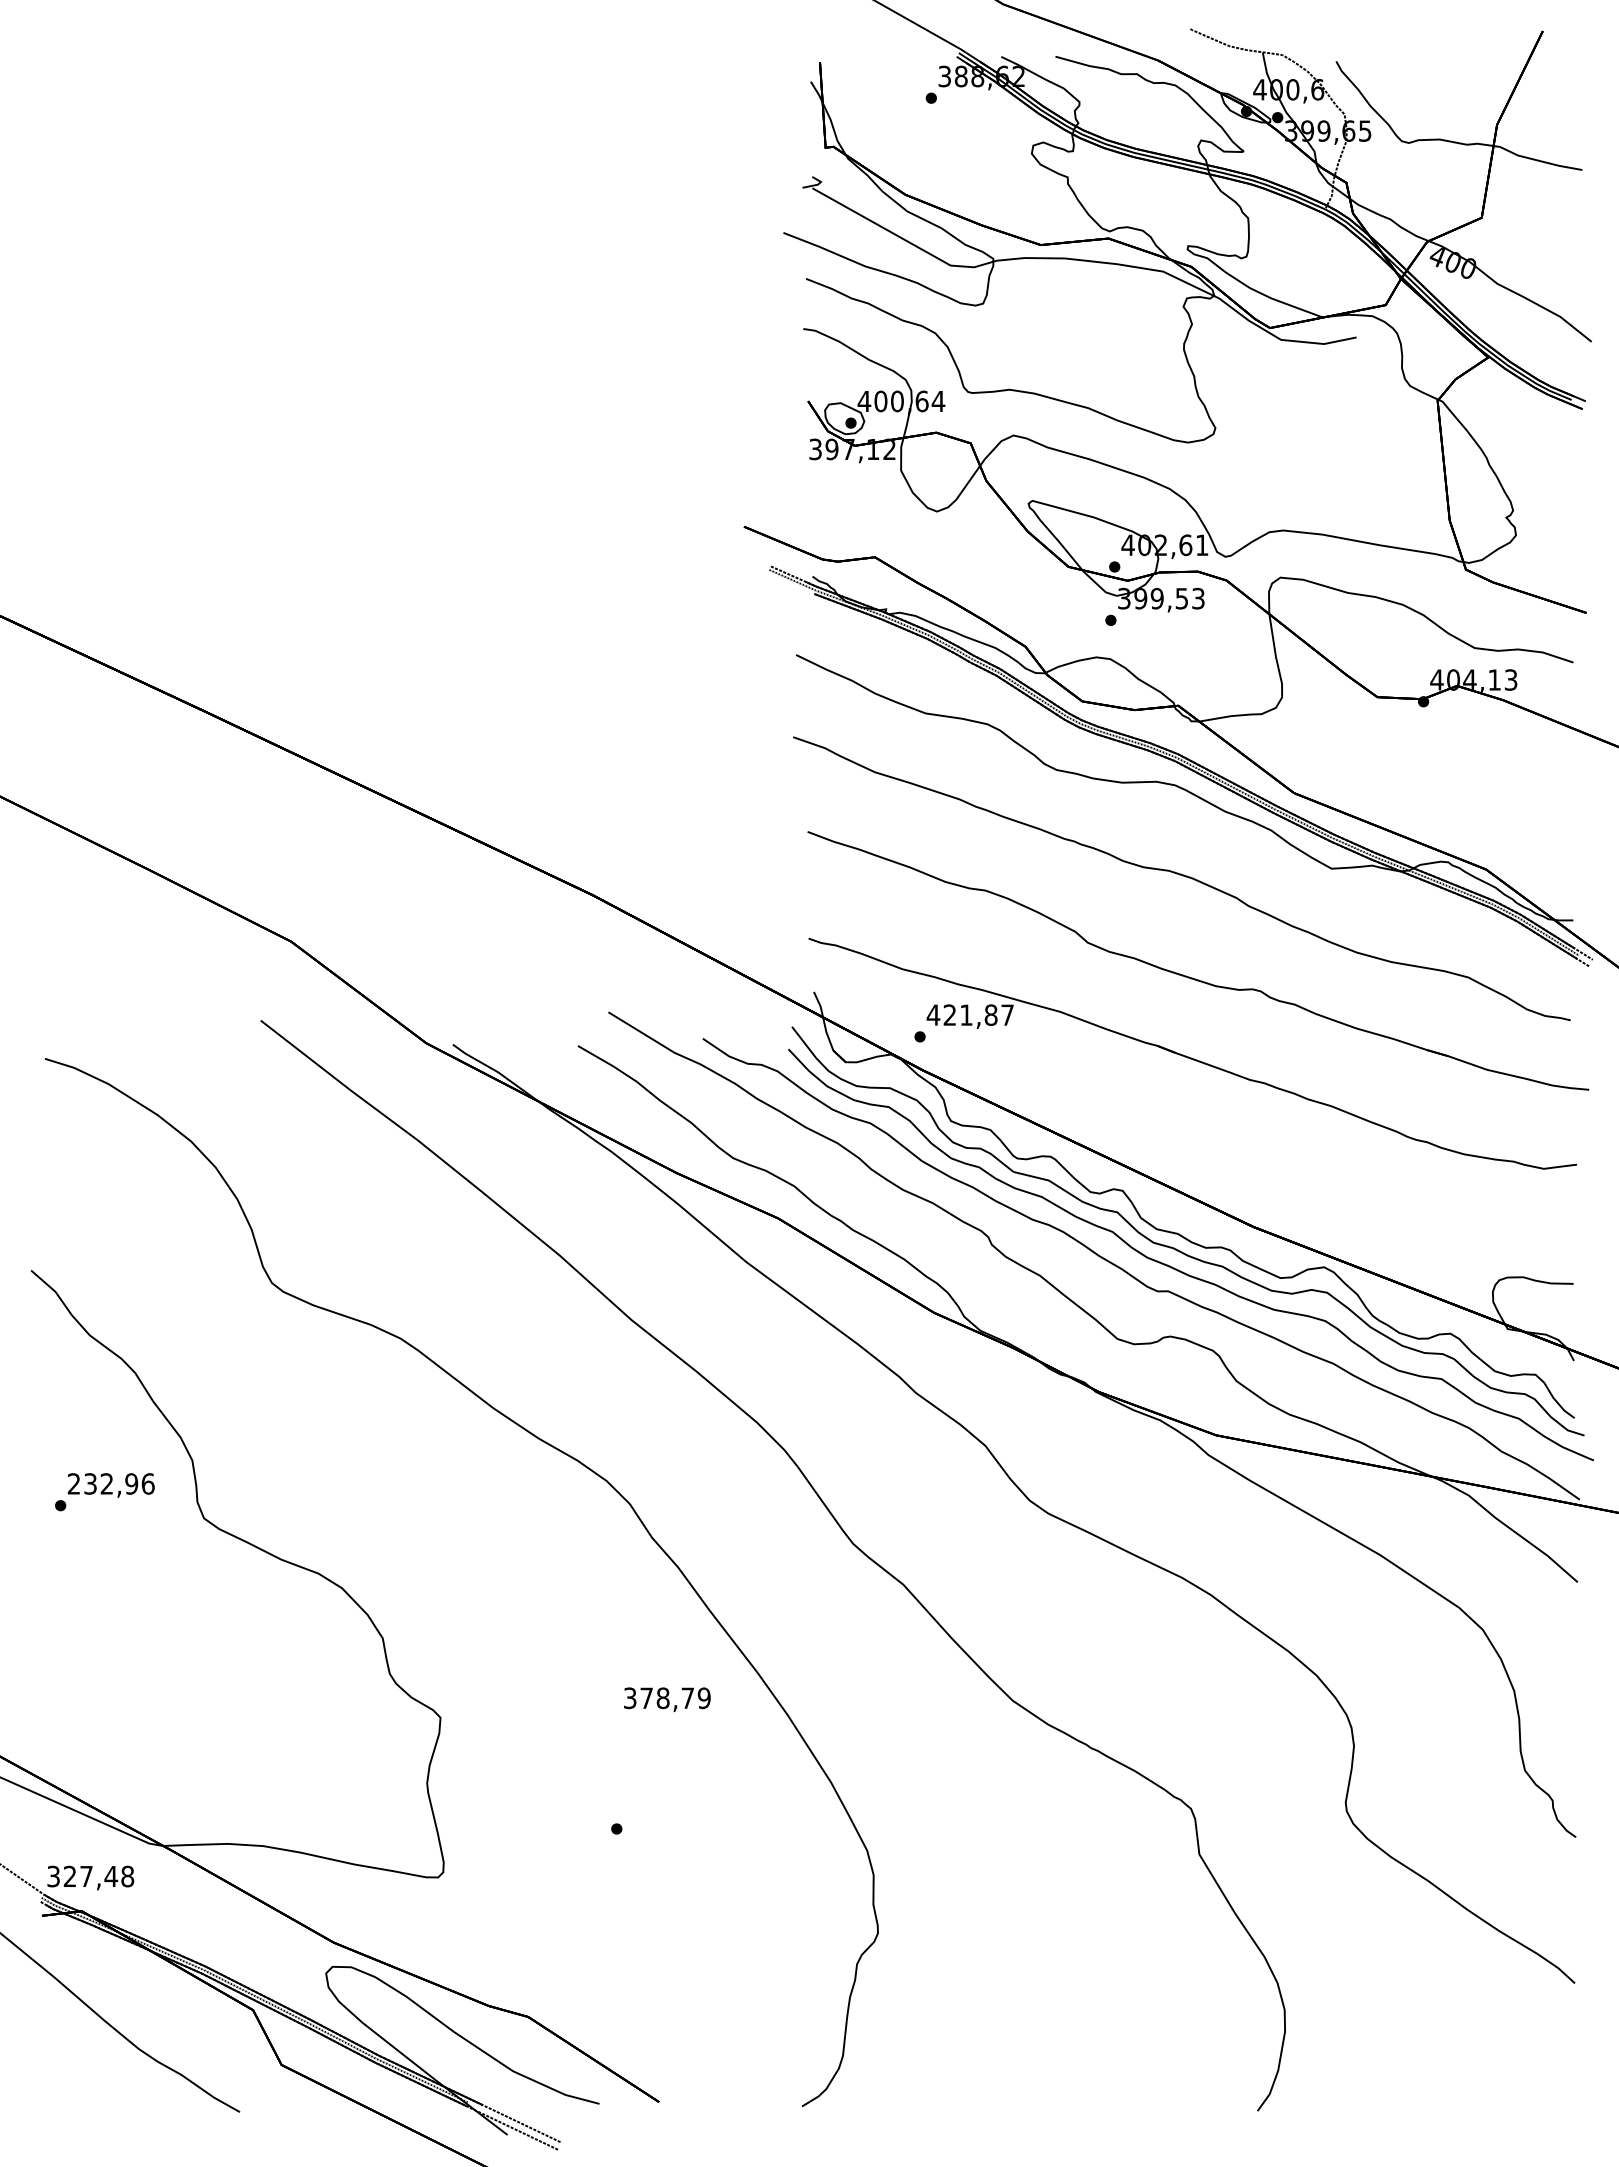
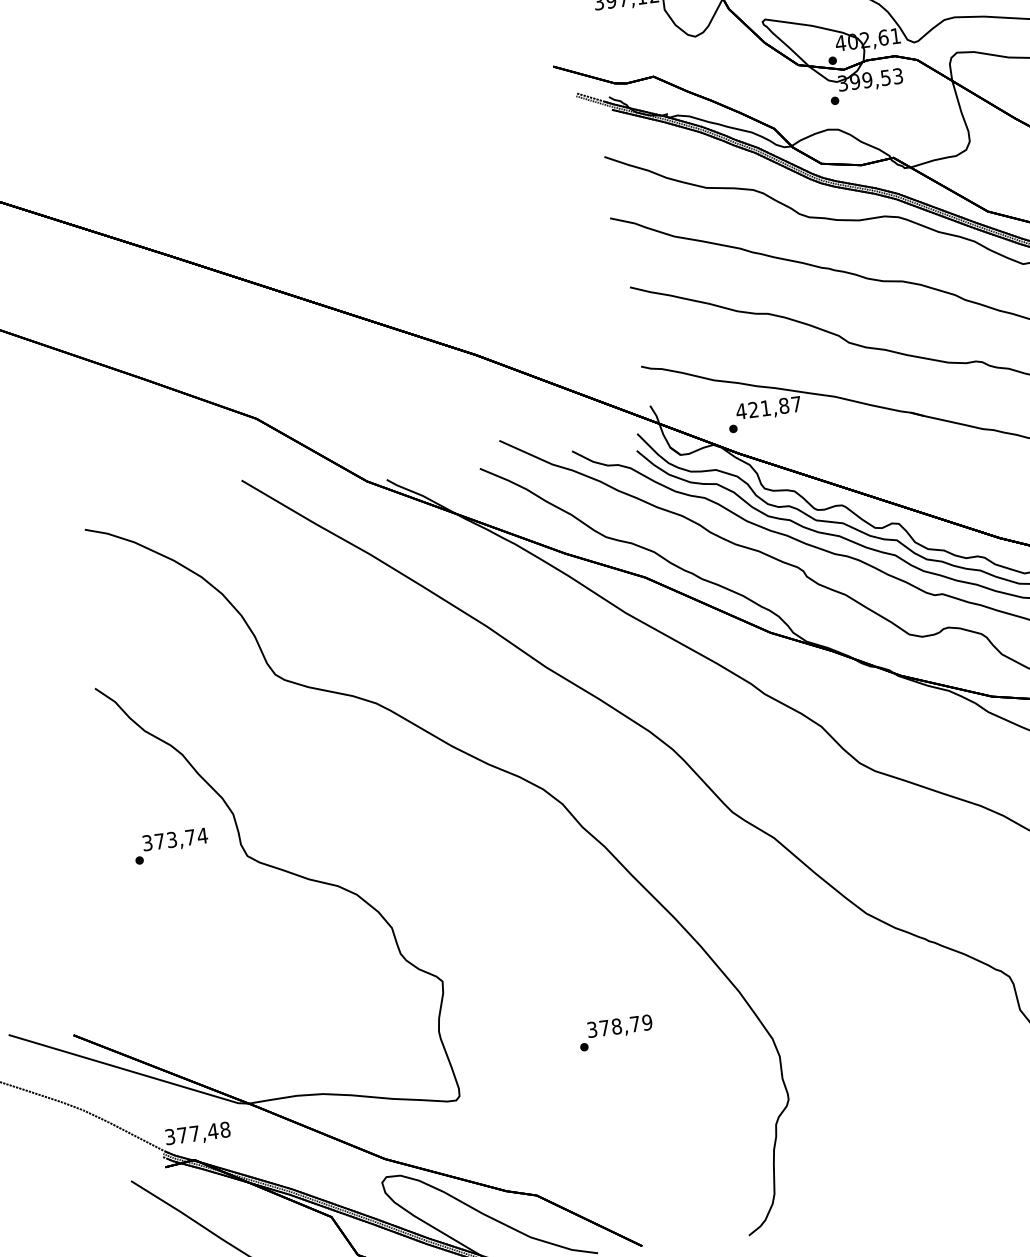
text: (111, 1483) -> (175, 839), 232,96 -> 373,74
text: (667, 1699) -> (620, 1027), moved
text: (69, 1875) -> (181, 1134), 327,48 -> 377,48

